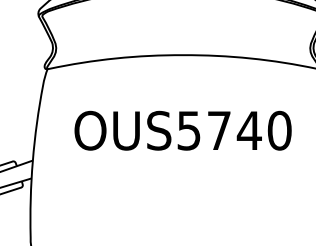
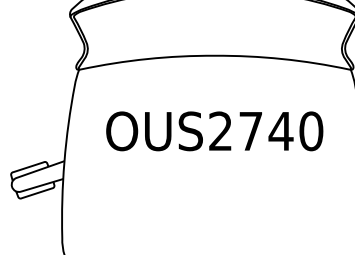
text: (188, 130) -> (220, 131), OUS5740 -> OUS2740

